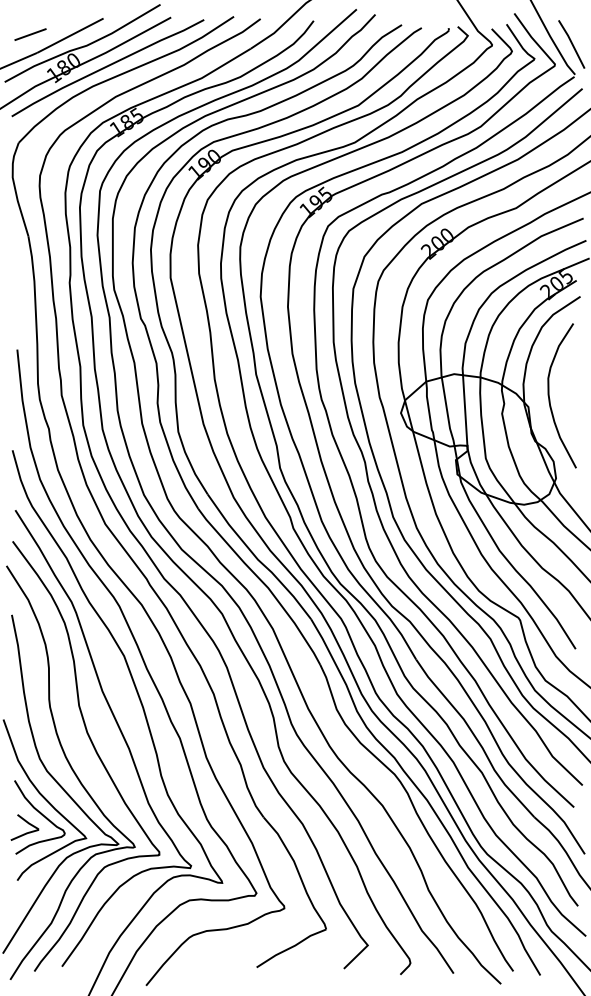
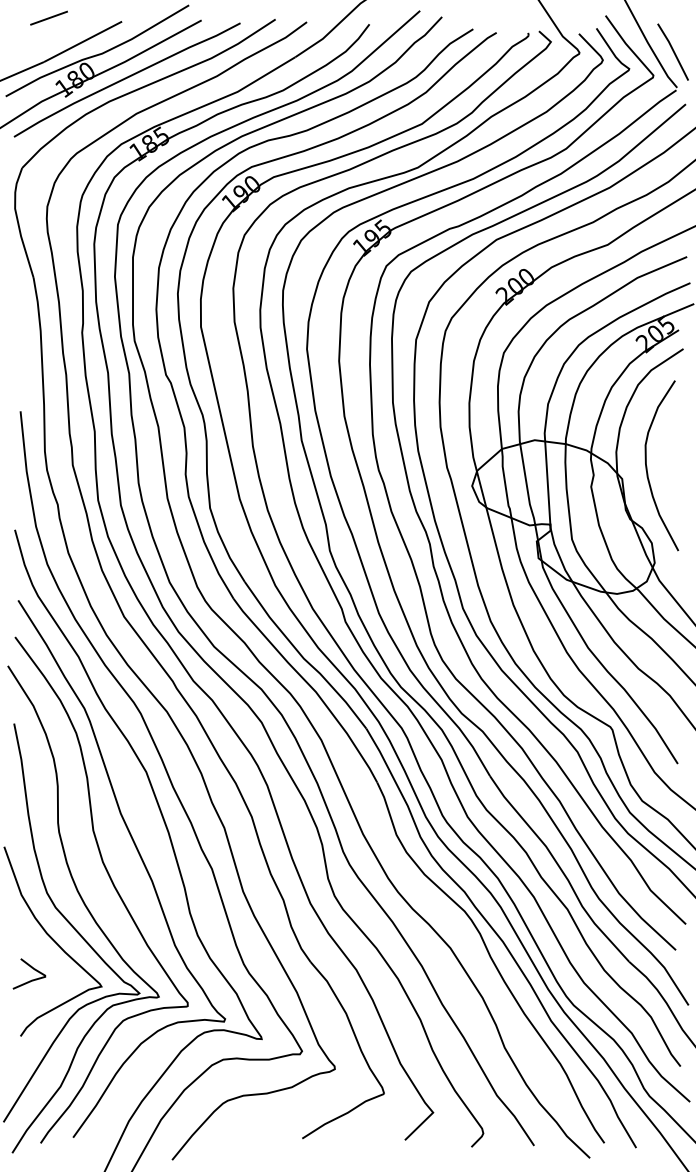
line: (30, 34) -> (49, 18), moved
curve: (41, 815) -> (49, 959), removed

